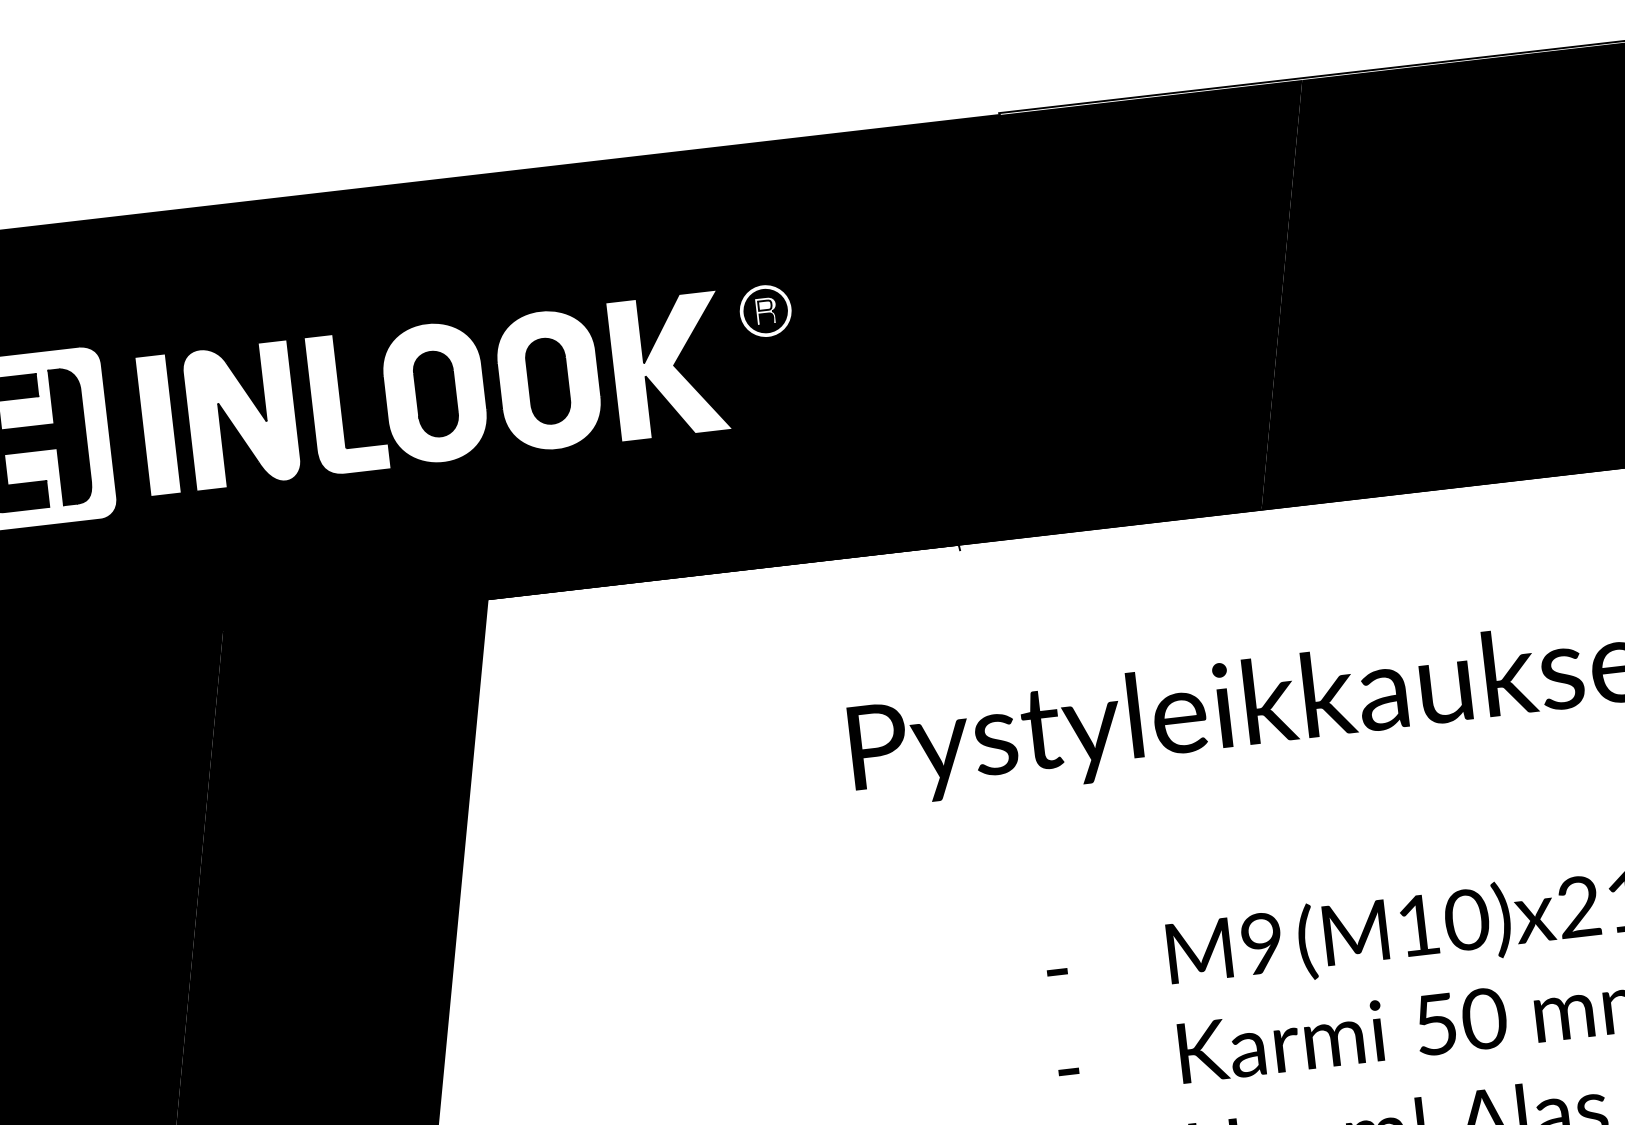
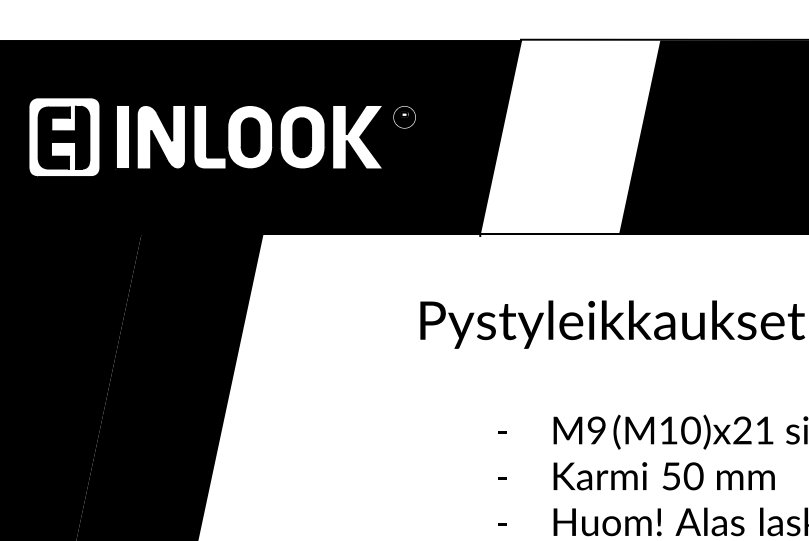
fill: (1131, 311) -> (570, 136), removed

